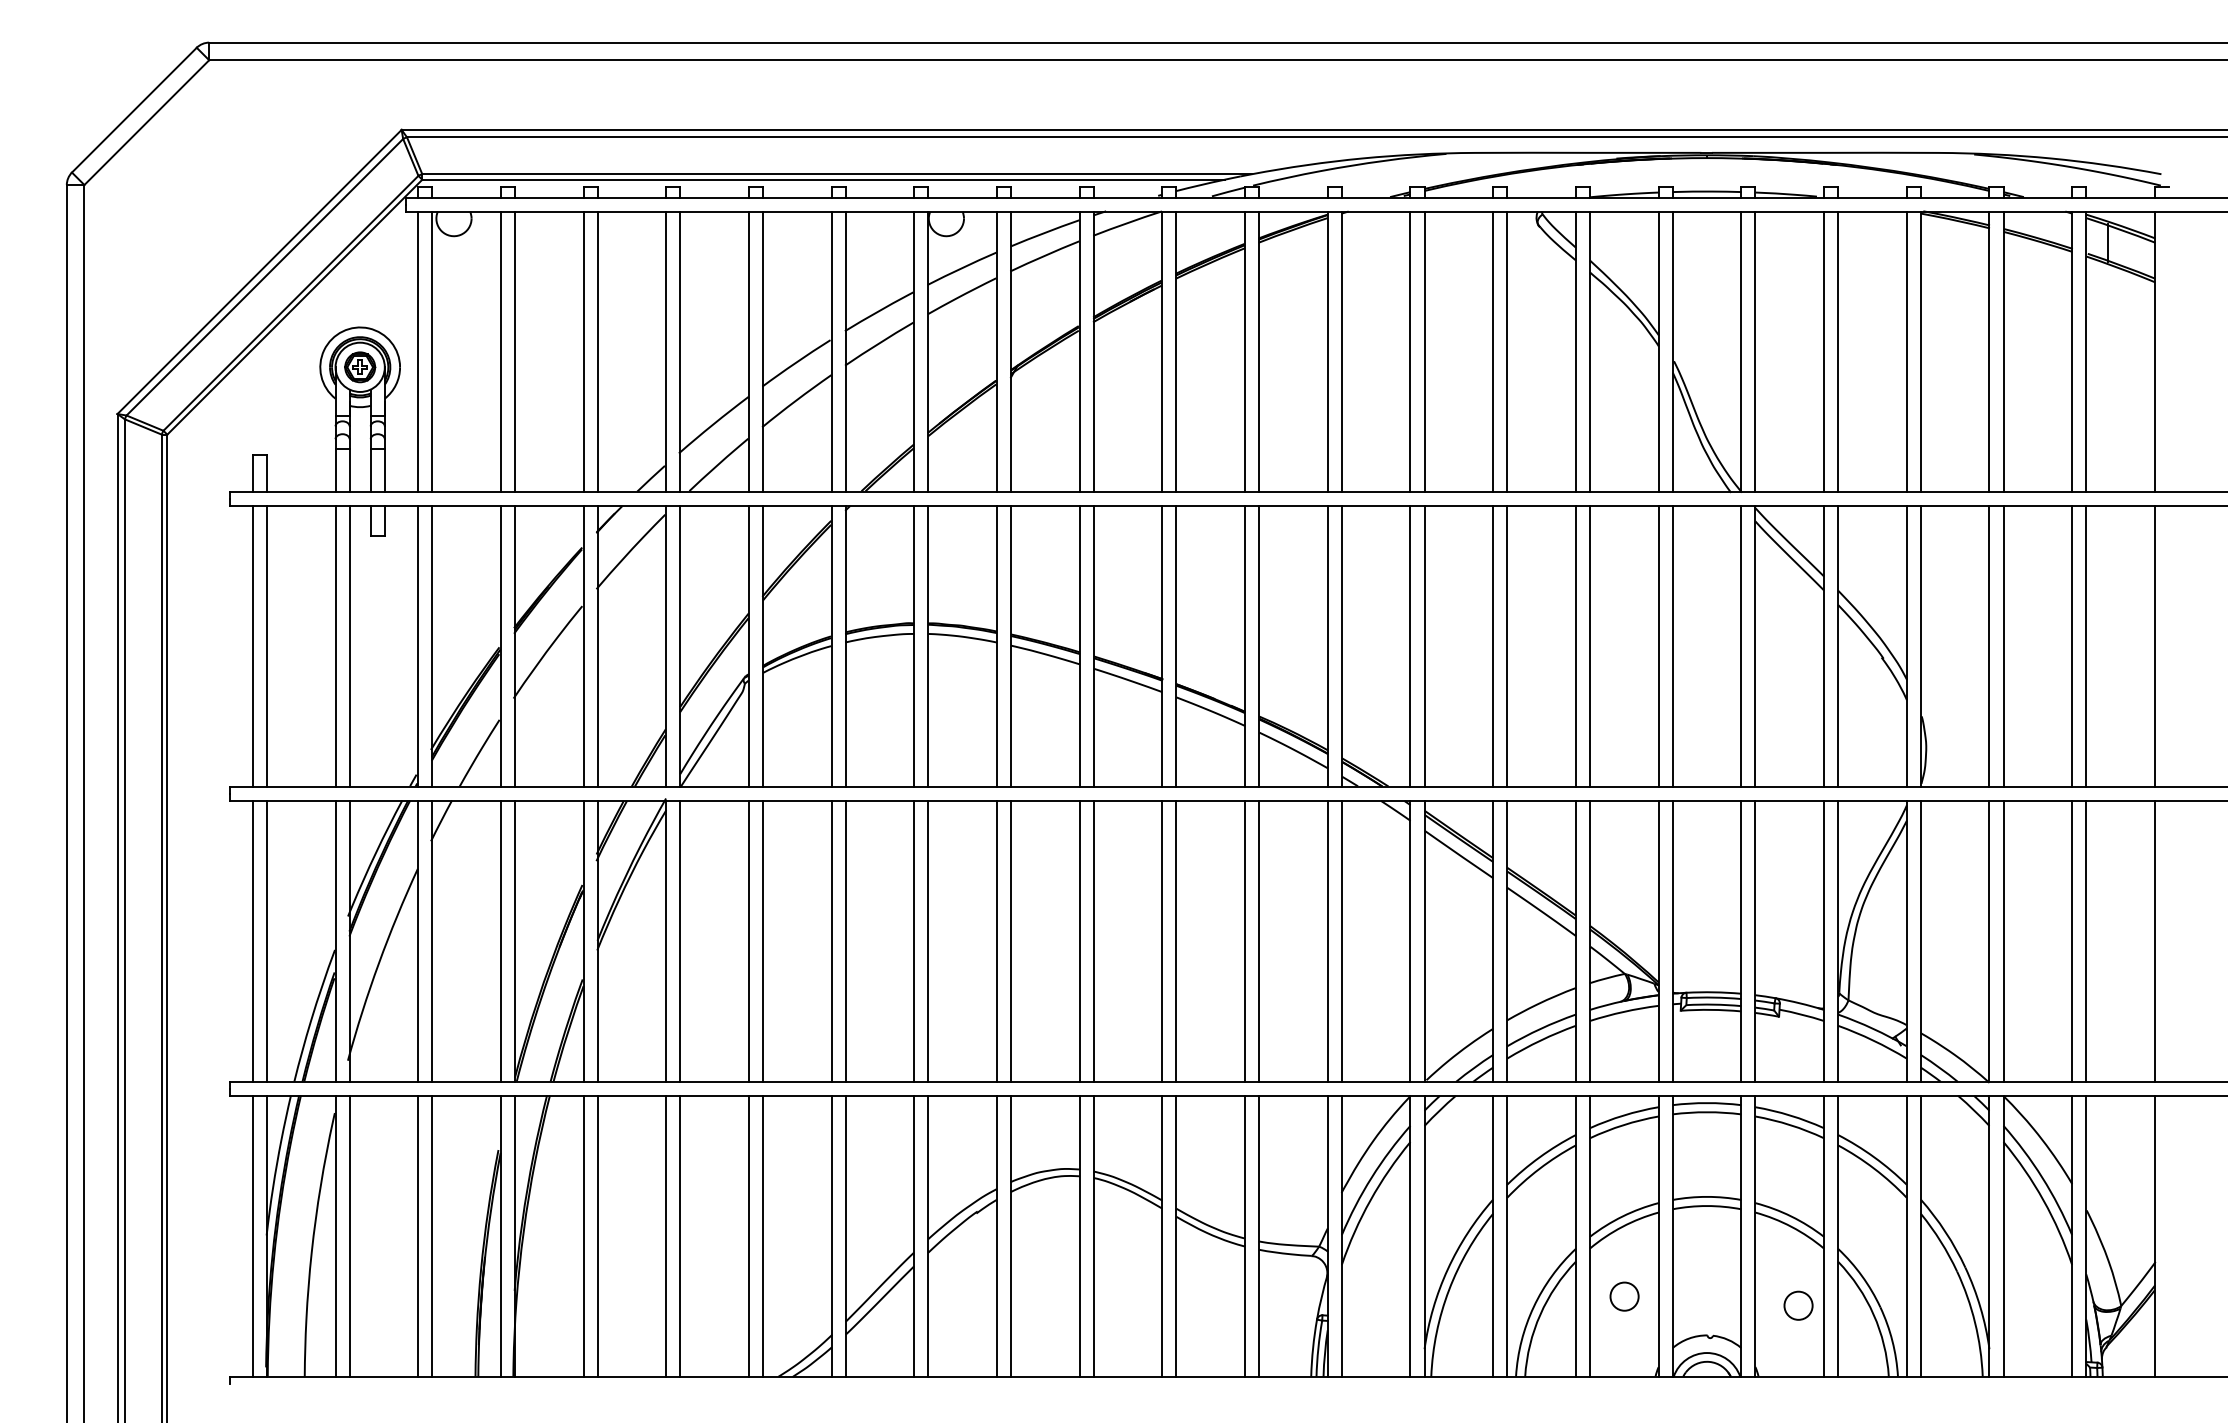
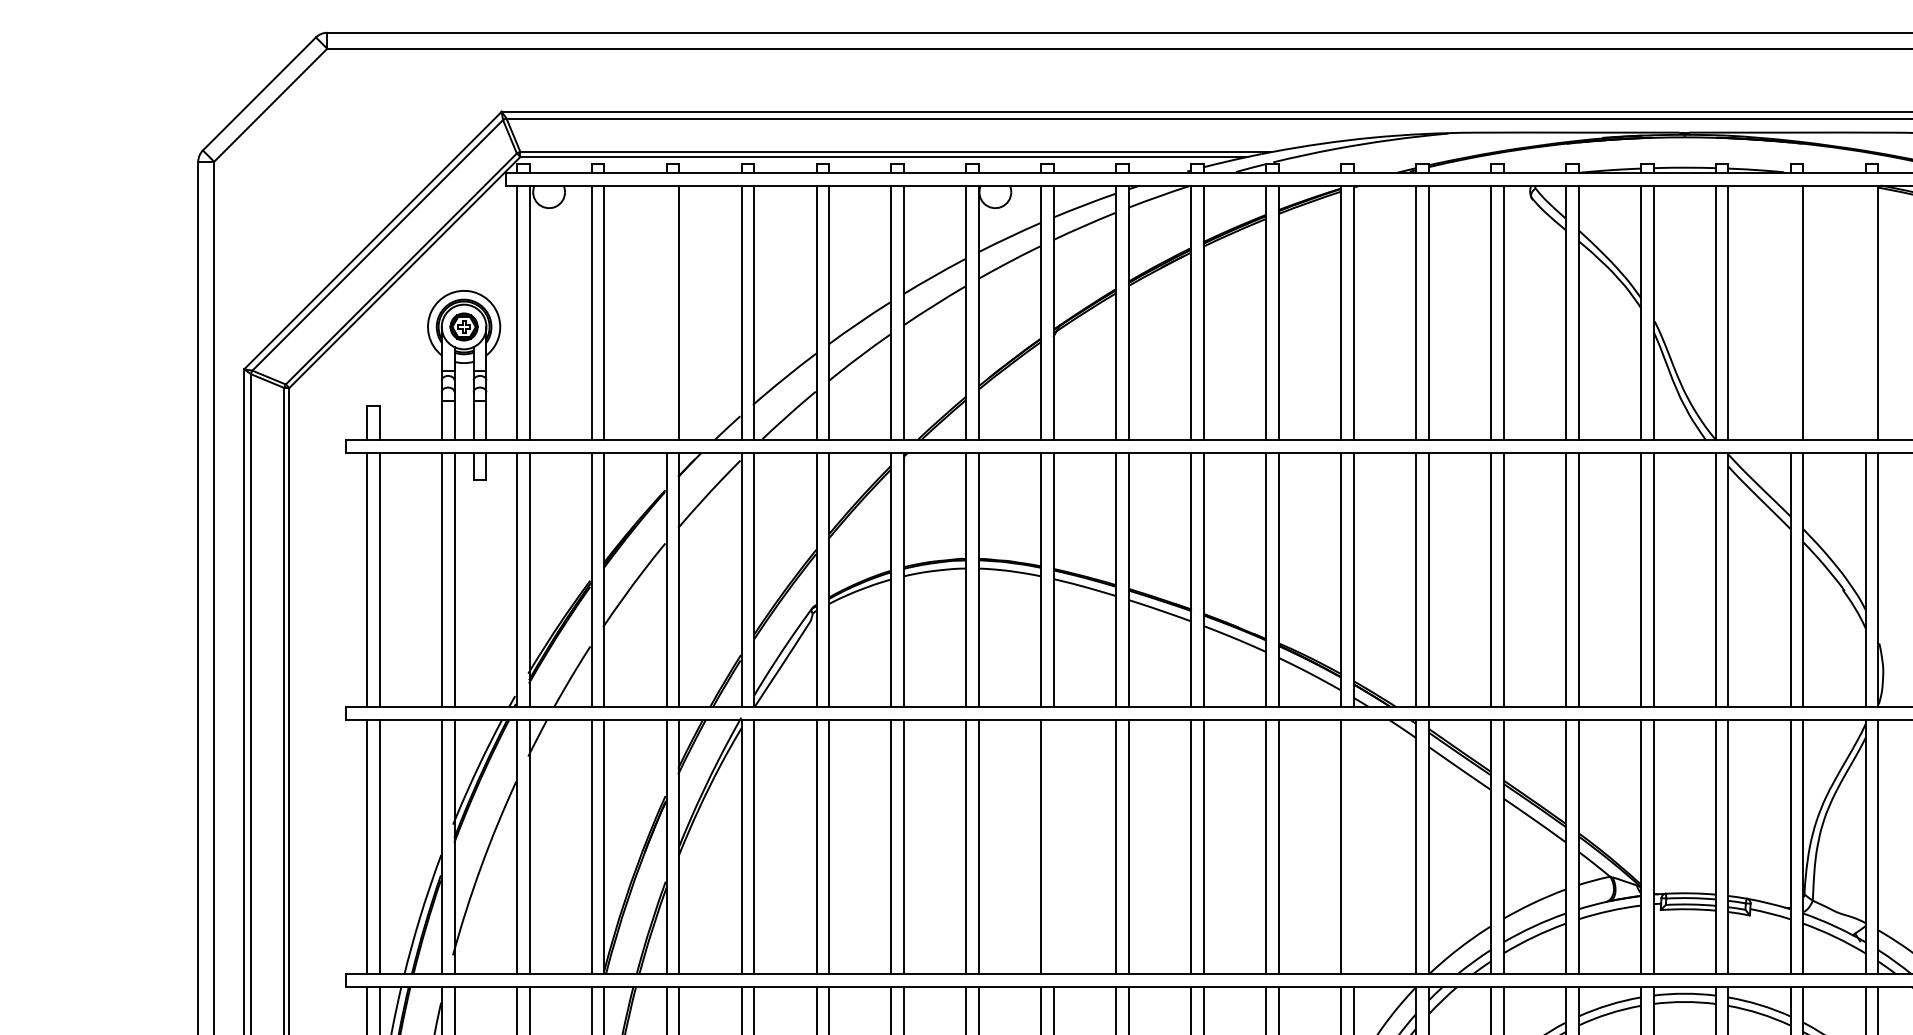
line: (583, 351) -> (666, 312), removed
line: (1824, 351) -> (1791, 312), removed
line: (1906, 351) -> (1865, 312), removed
line: (1011, 941) -> (1054, 847), removed
line: (1341, 941) -> (1353, 847), removed

